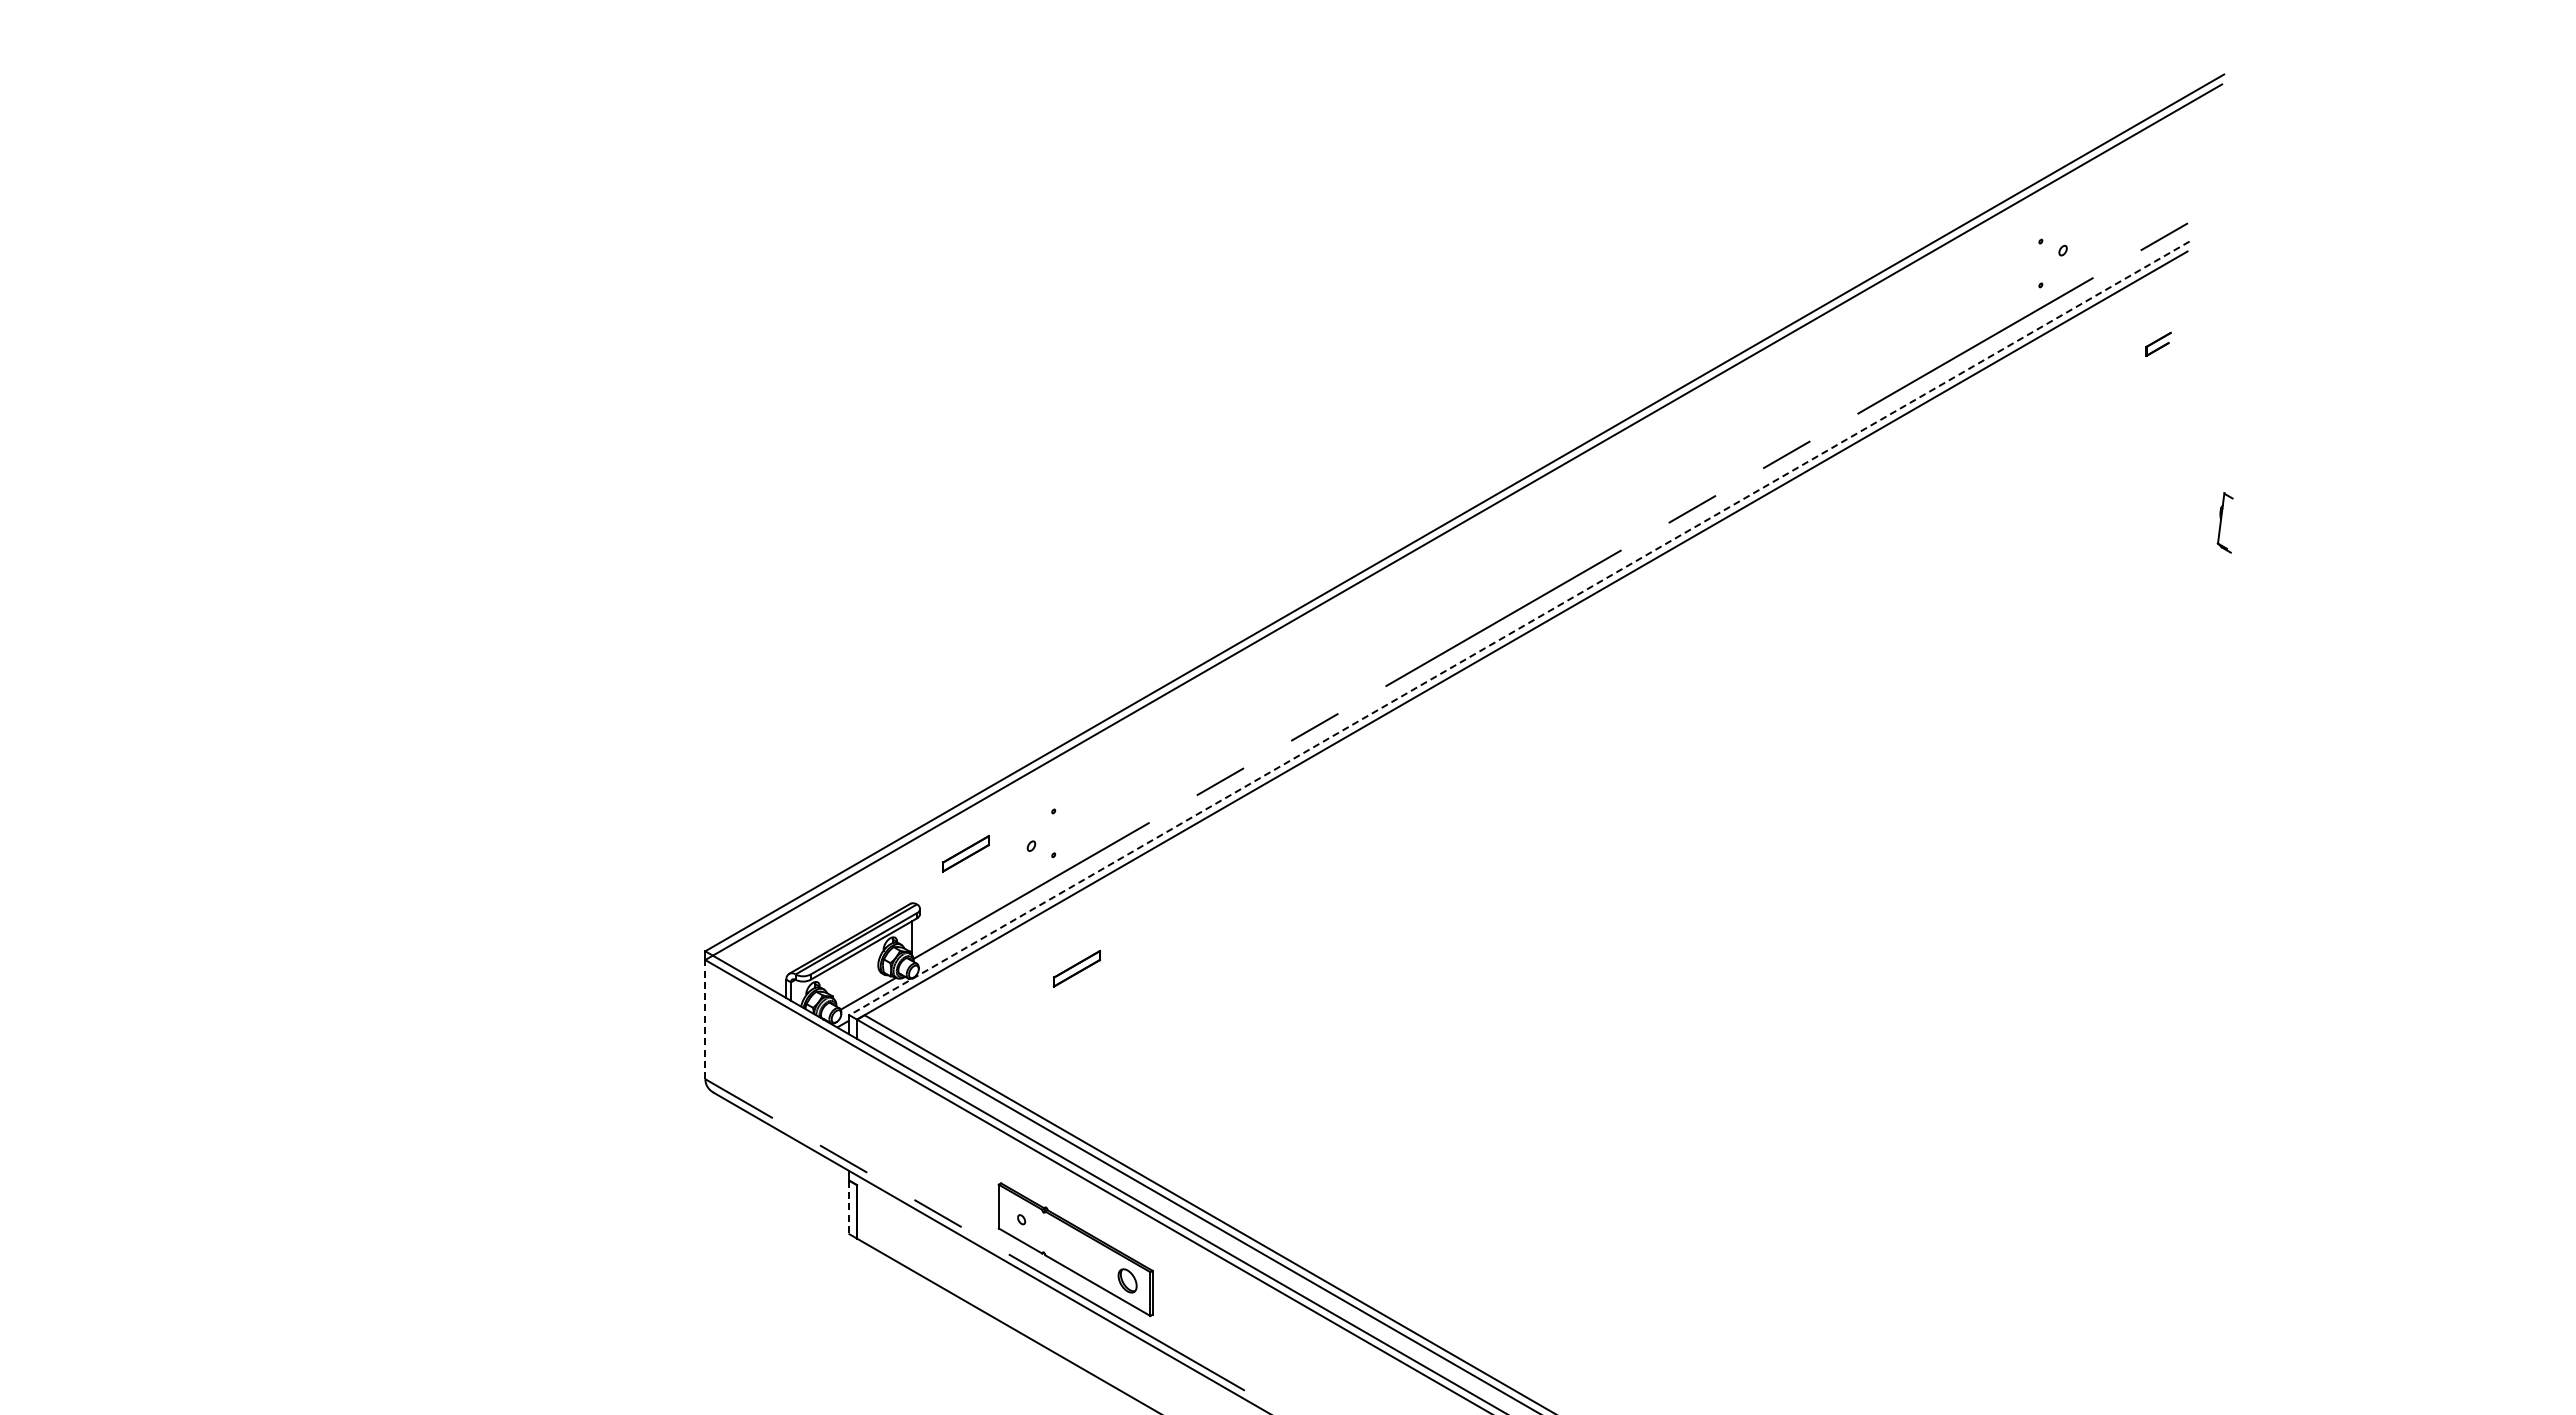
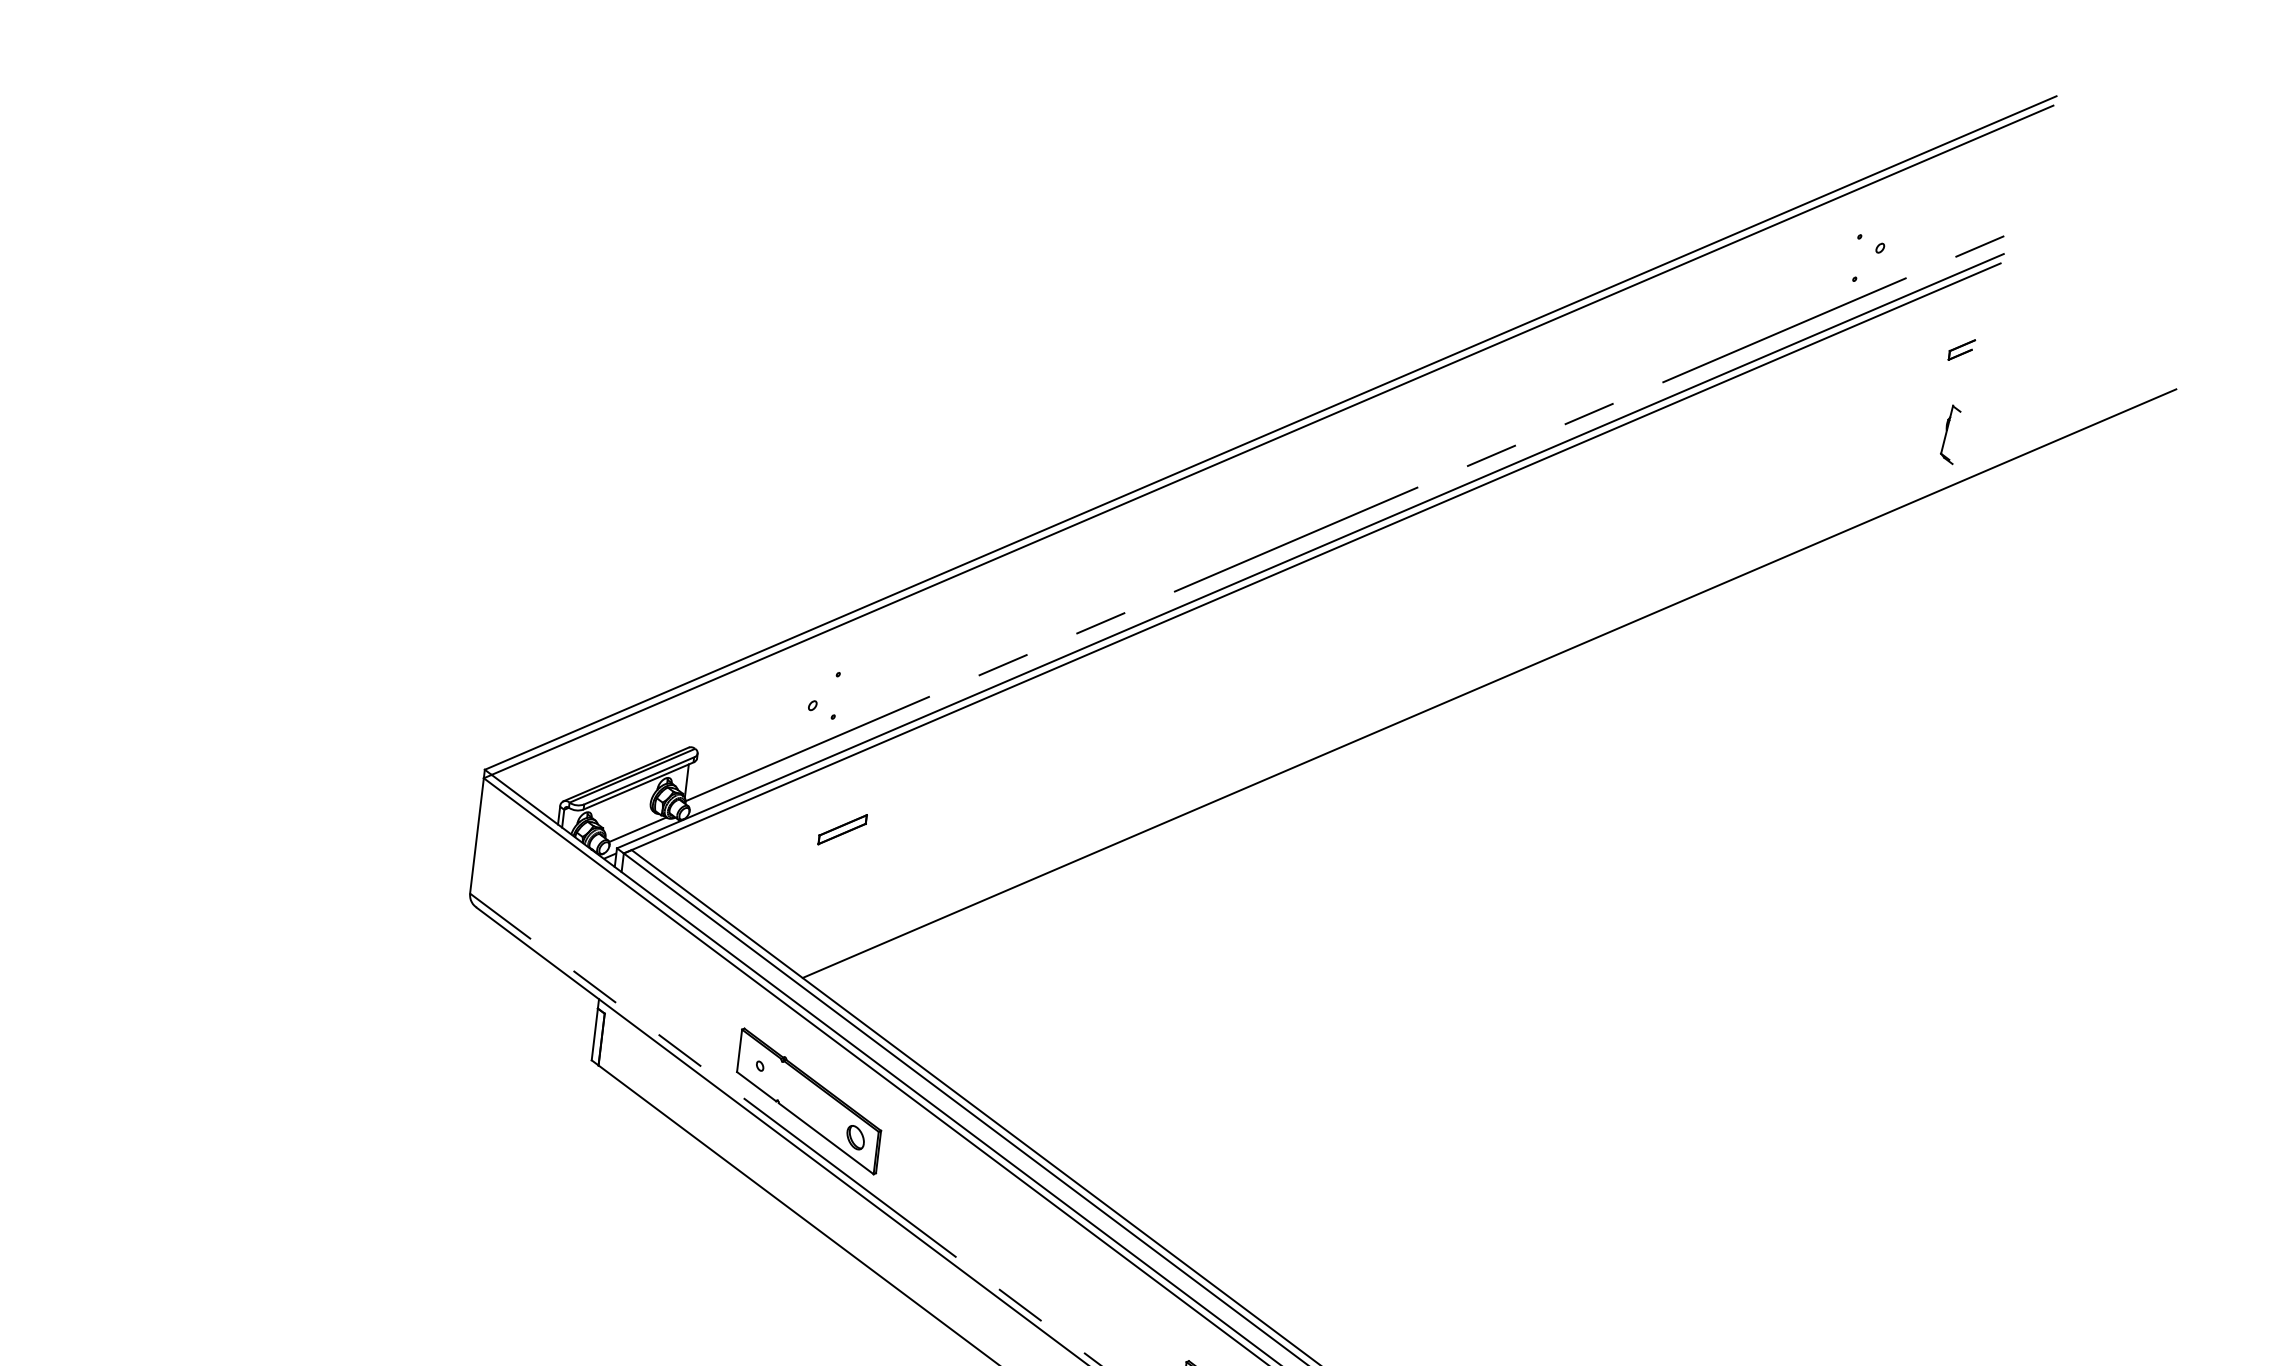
part: (2224, 522) -> (1949, 434), moved
line: (1519, 628) -> (1310, 551), dashed -> solid
line: (1717, 741) -> (1489, 683), added
part: (965, 853) -> (748, 705), removed
line: (705, 1019) -> (477, 835), dashed -> solid
line: (849, 1207) -> (594, 1034), dashed -> solid

